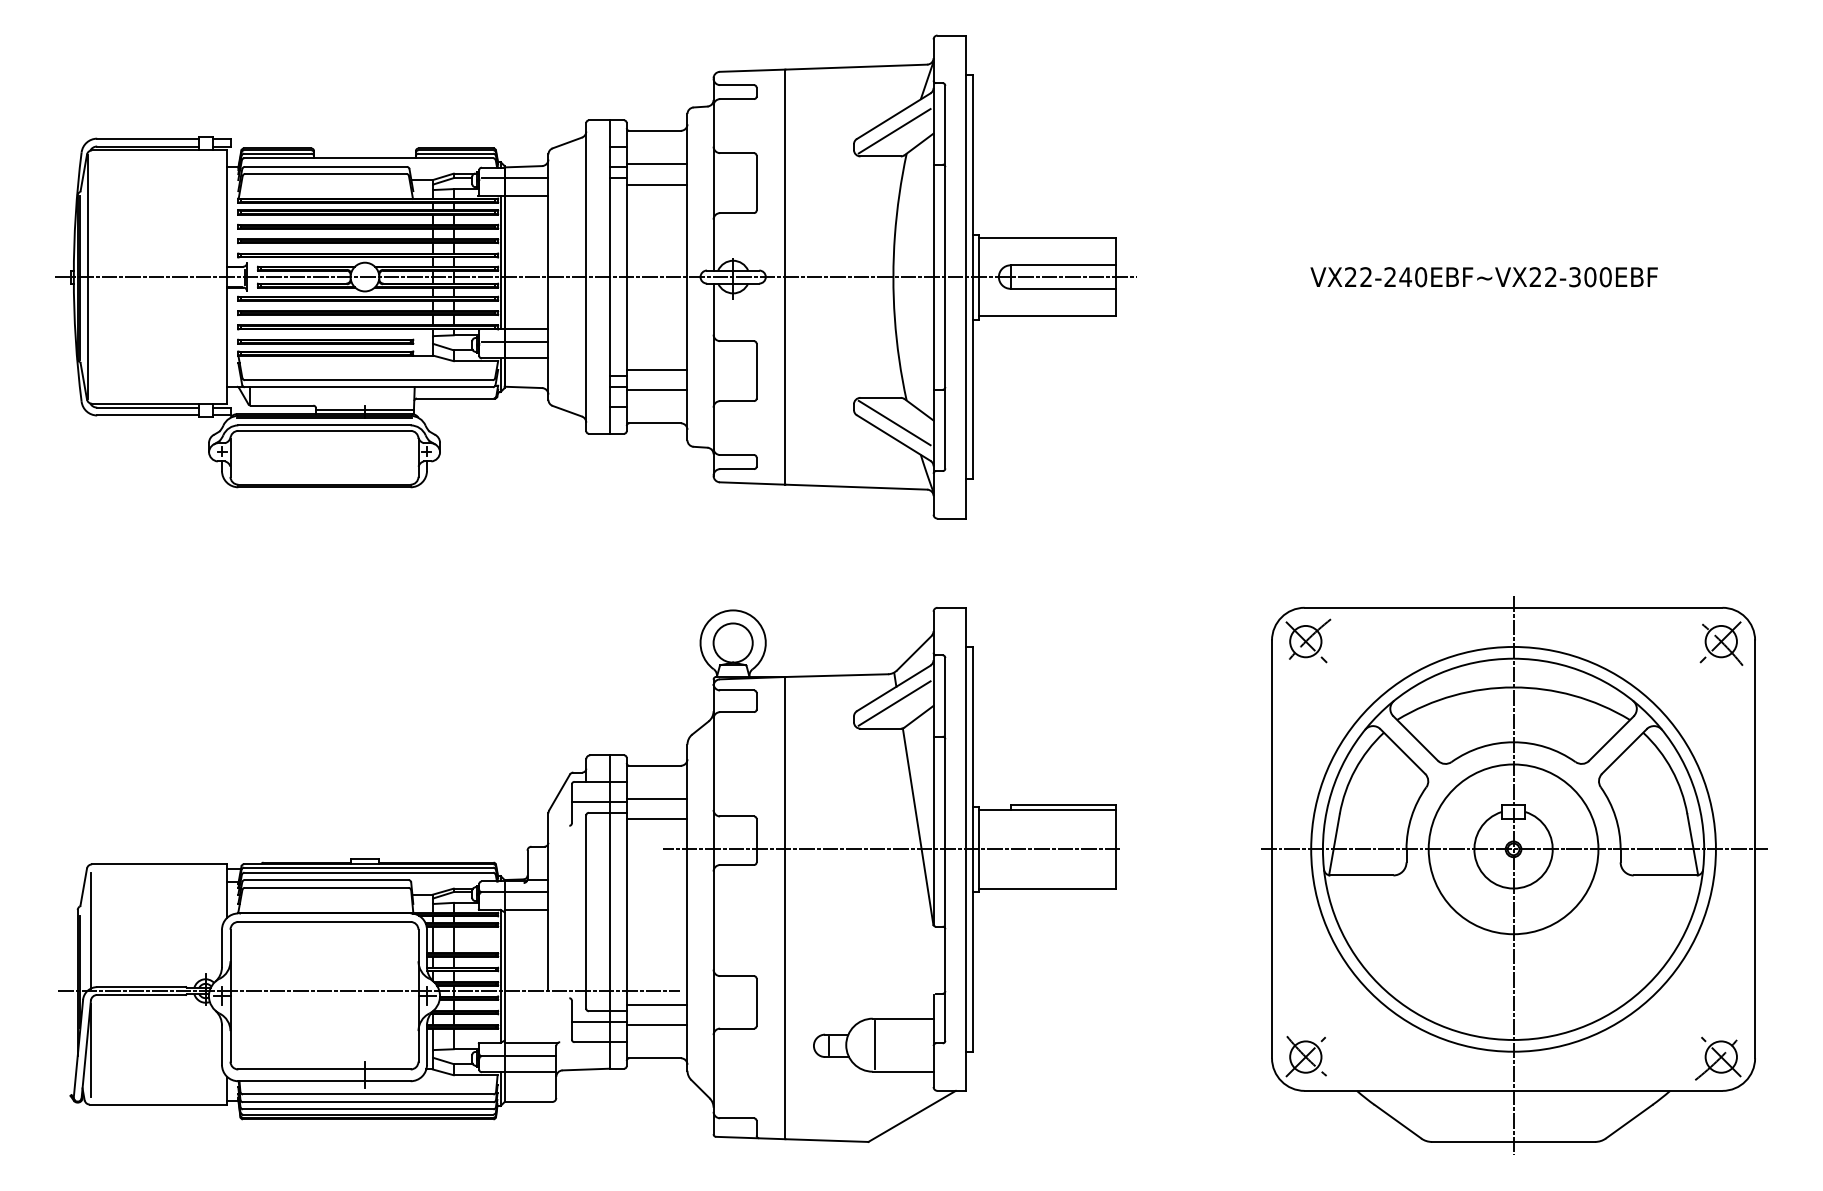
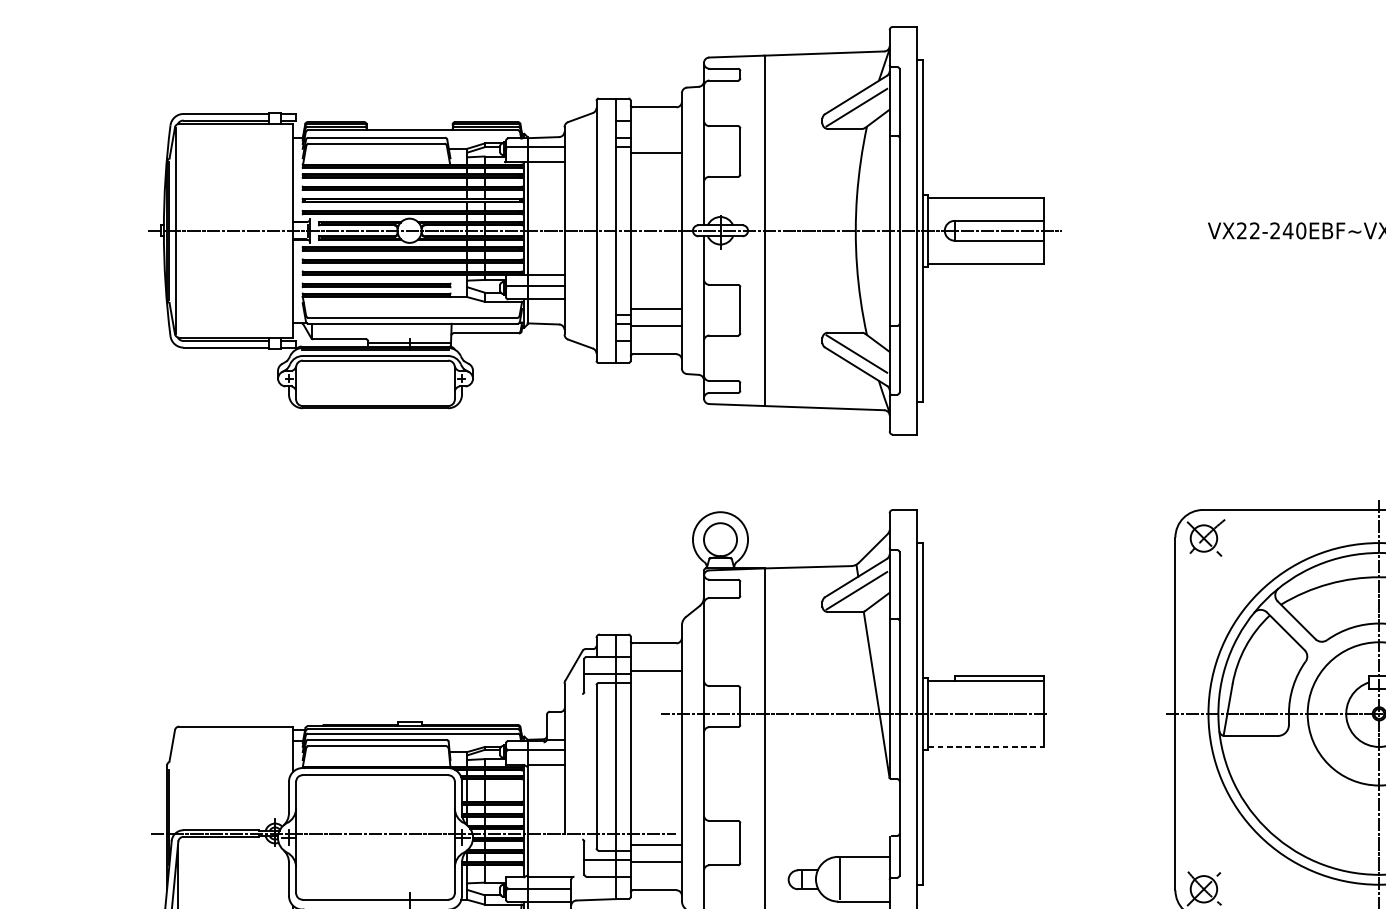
line: (656, 164) -> (655, 135), removed
line: (656, 819) -> (655, 688), removed
line: (1047, 888) -> (985, 746), solid -> dashed
line: (90, 930) -> (177, 782), removed

